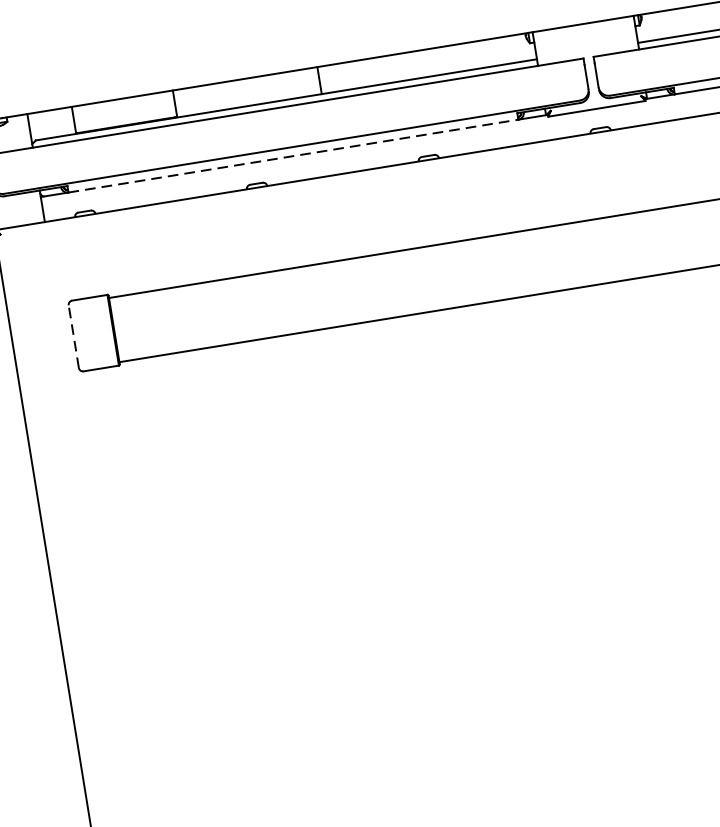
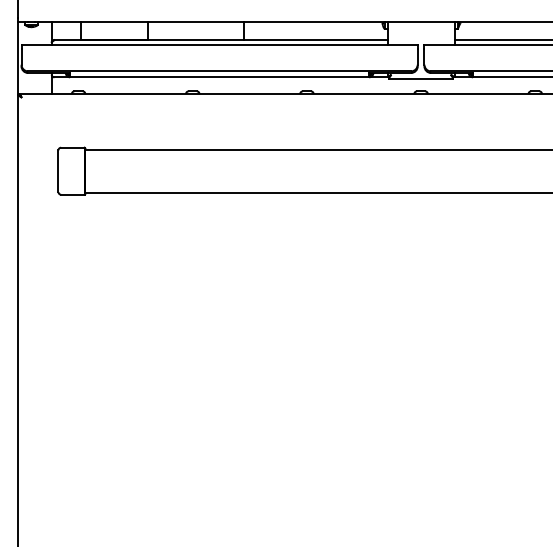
line: (294, 156) -> (220, 77), dashed -> solid
line: (73, 337) -> (58, 171), dashed -> solid

